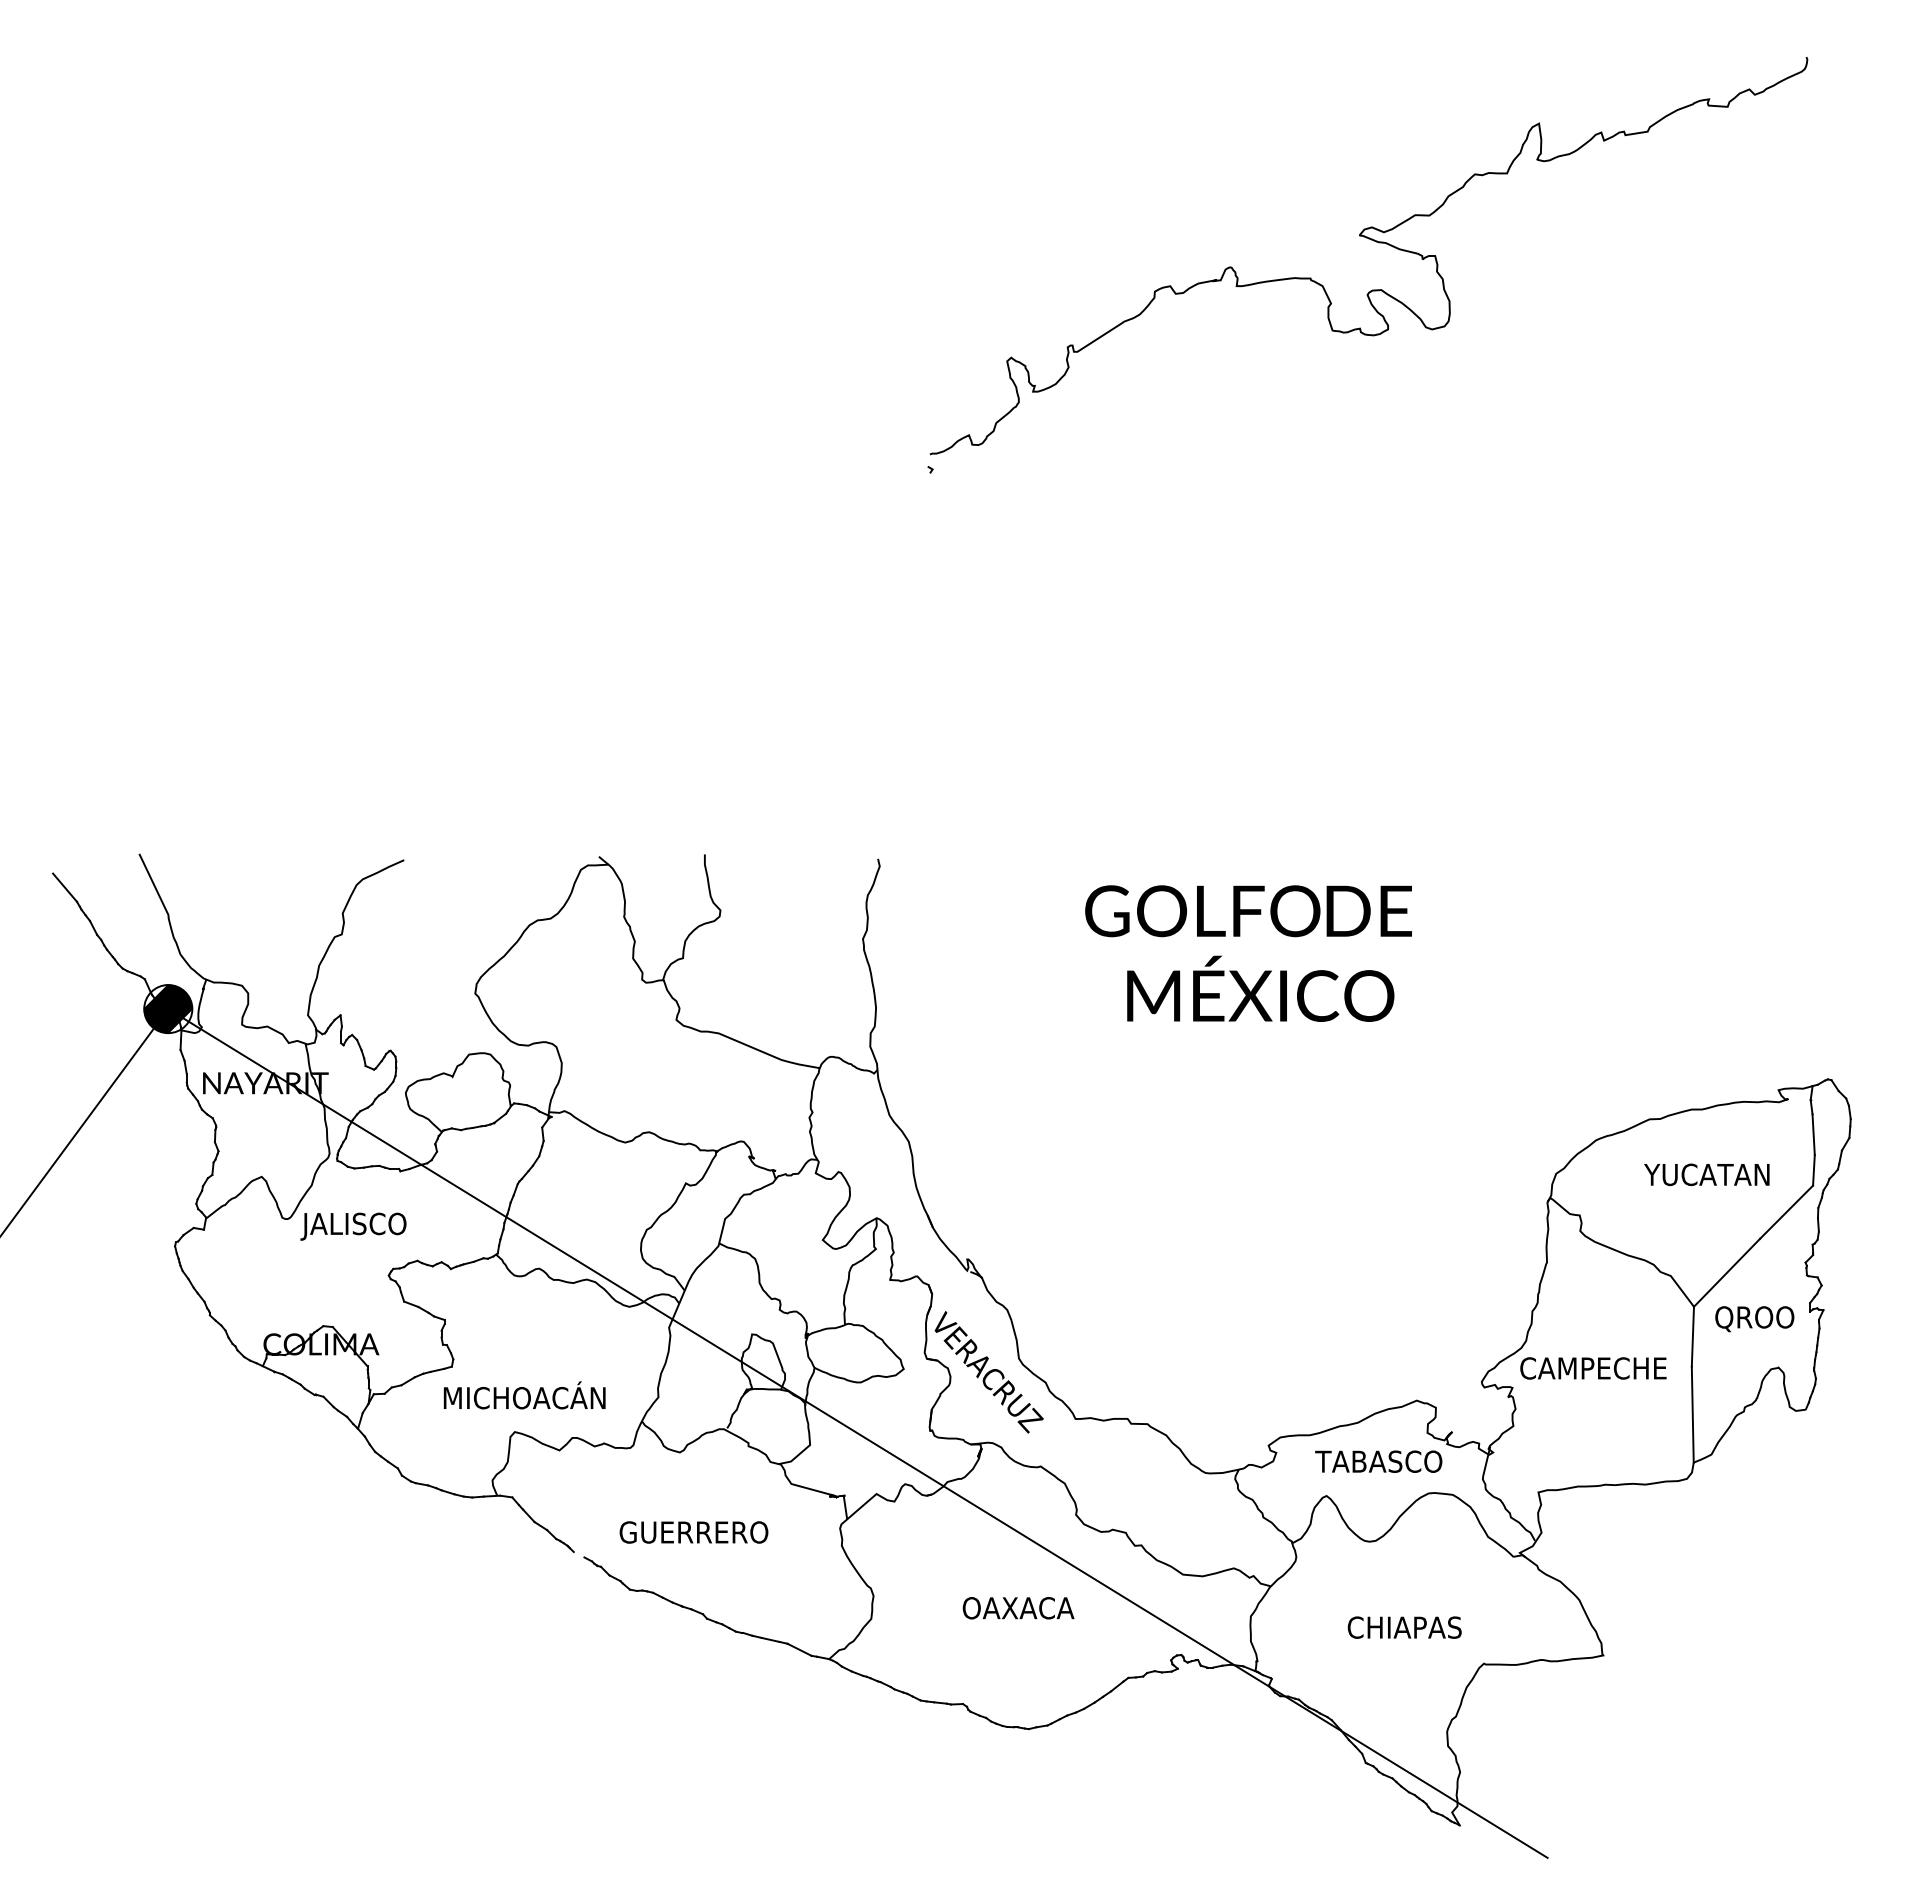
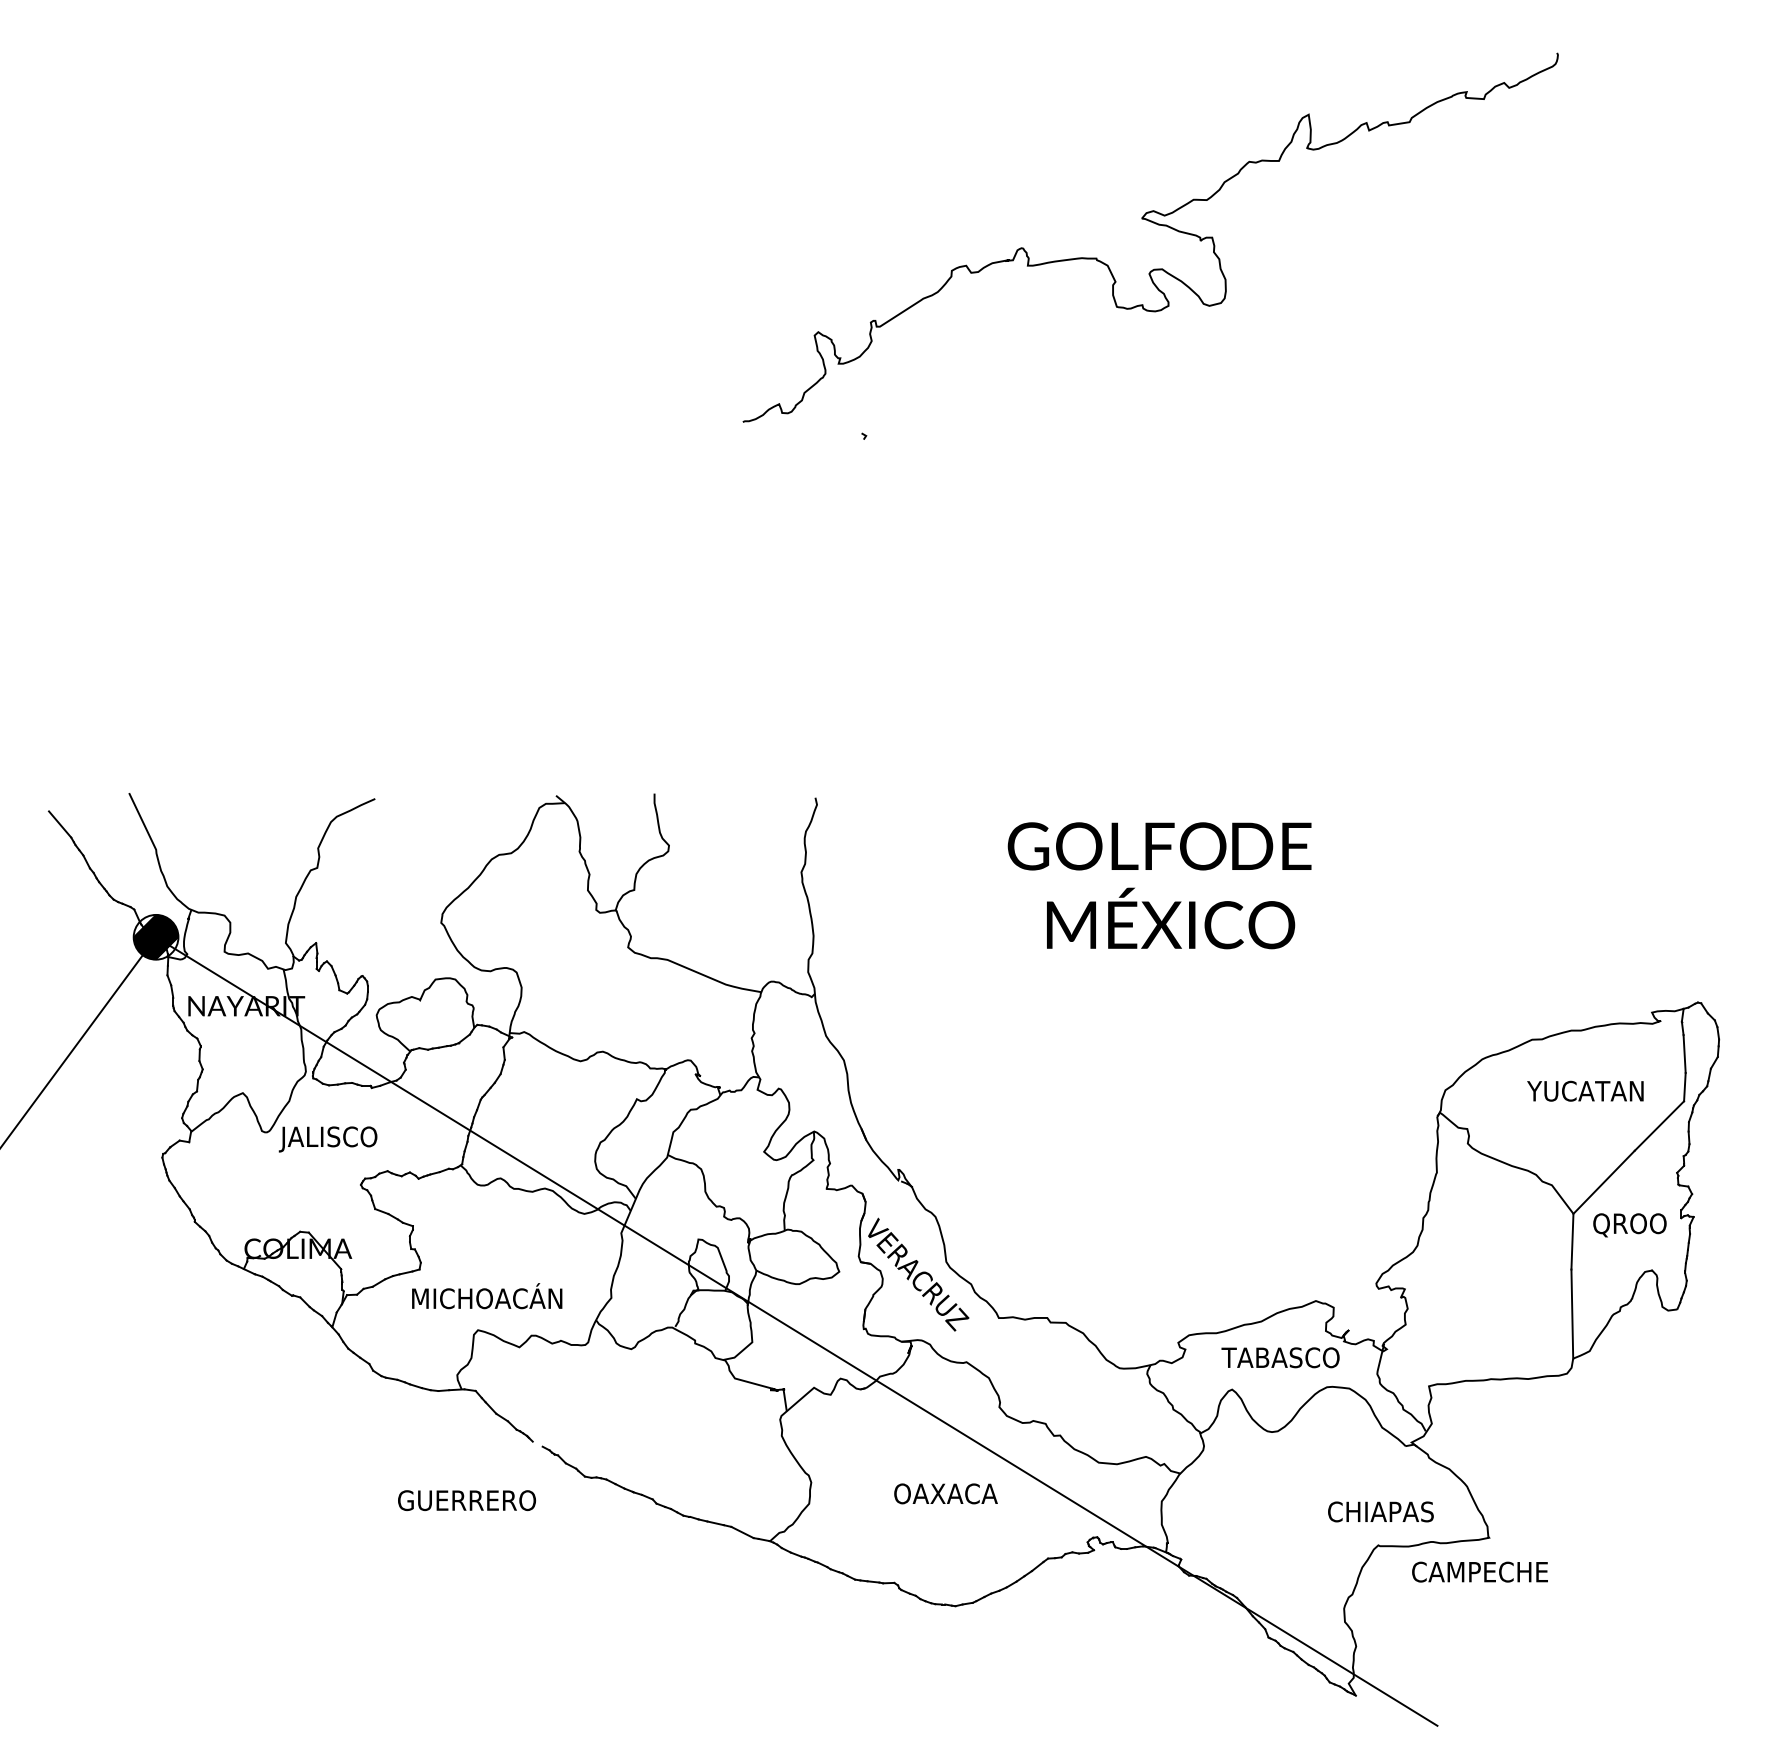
curve: (1373, 241) -> (1154, 224), moved
text: (1593, 1368) -> (1480, 1572), moved
text: (693, 1532) -> (466, 1500), moved
text: (1404, 1627) -> (1380, 1511), moved

